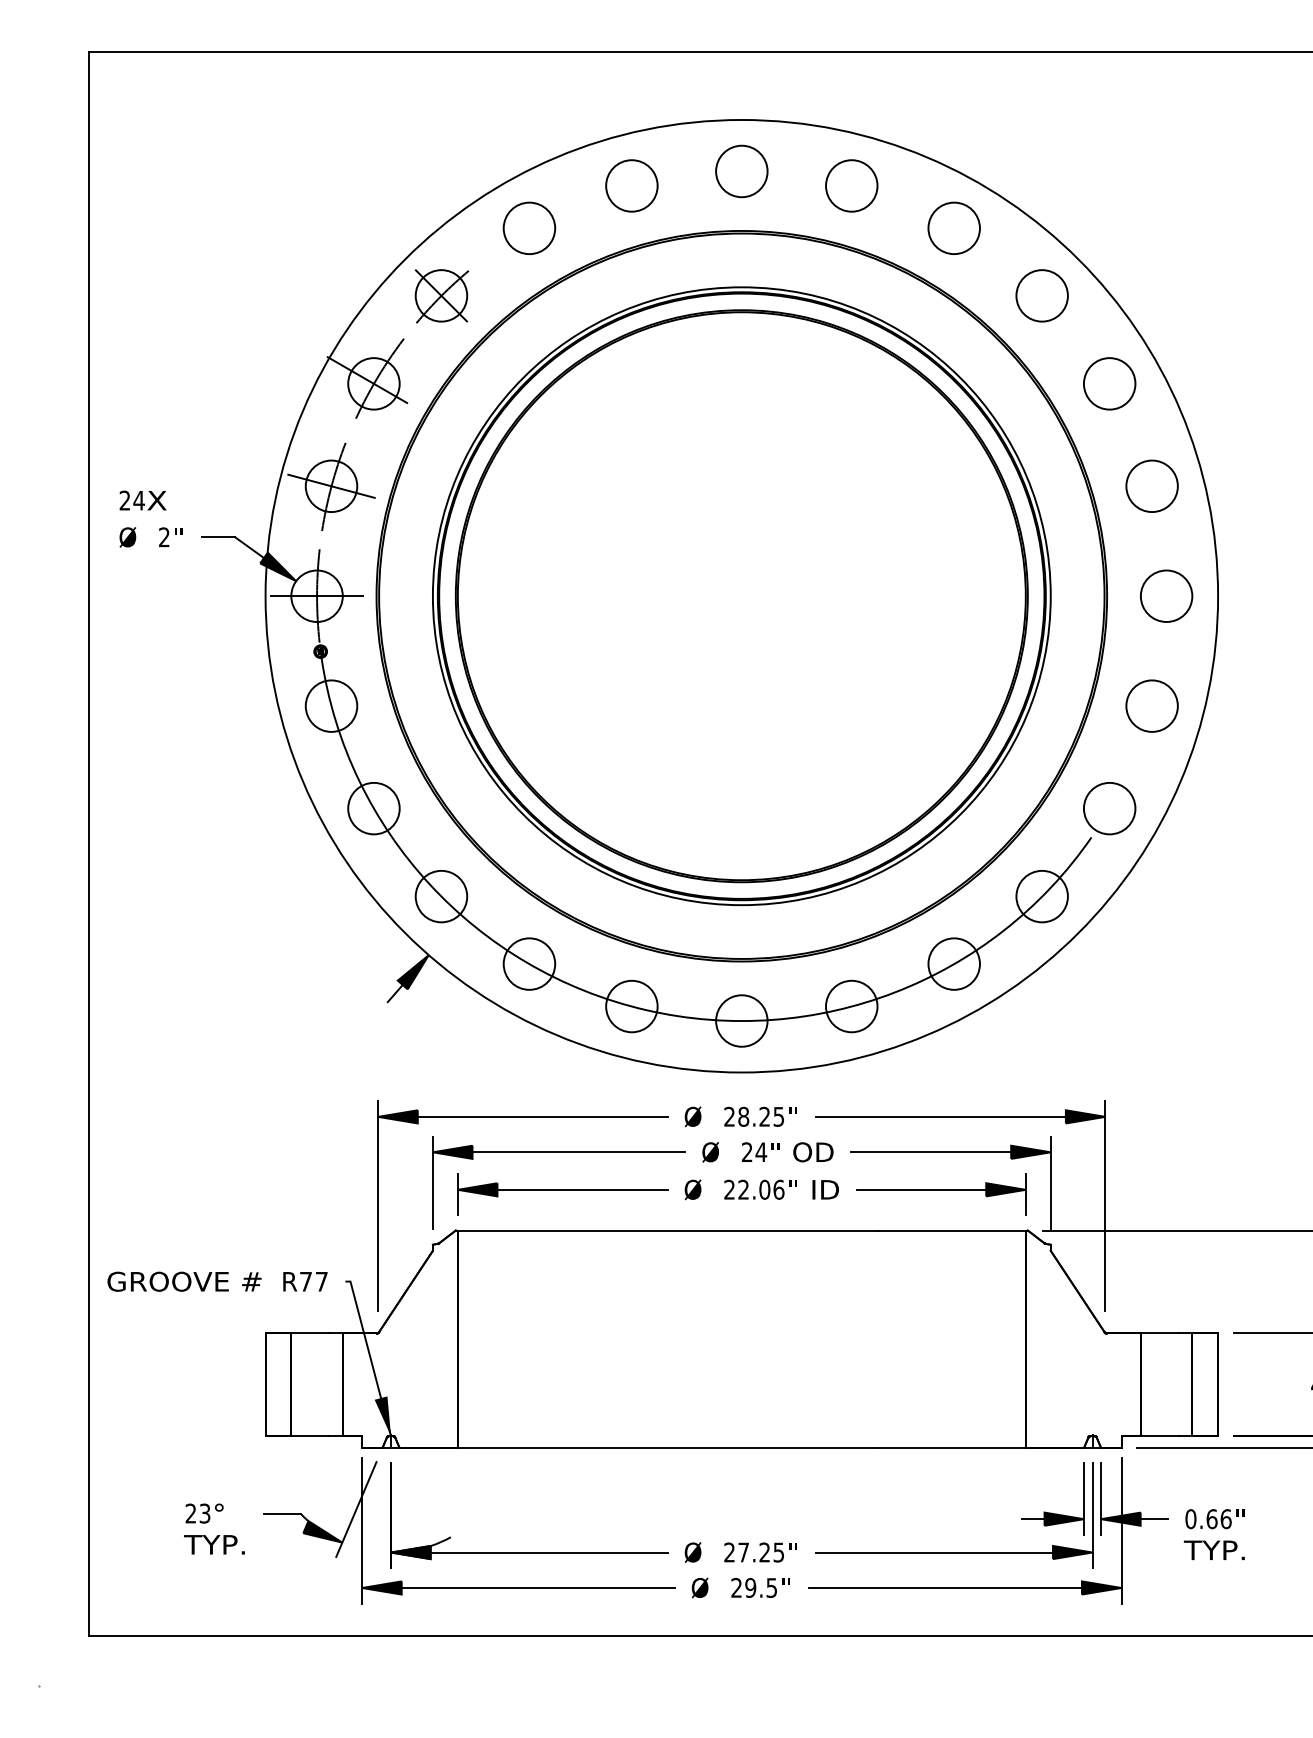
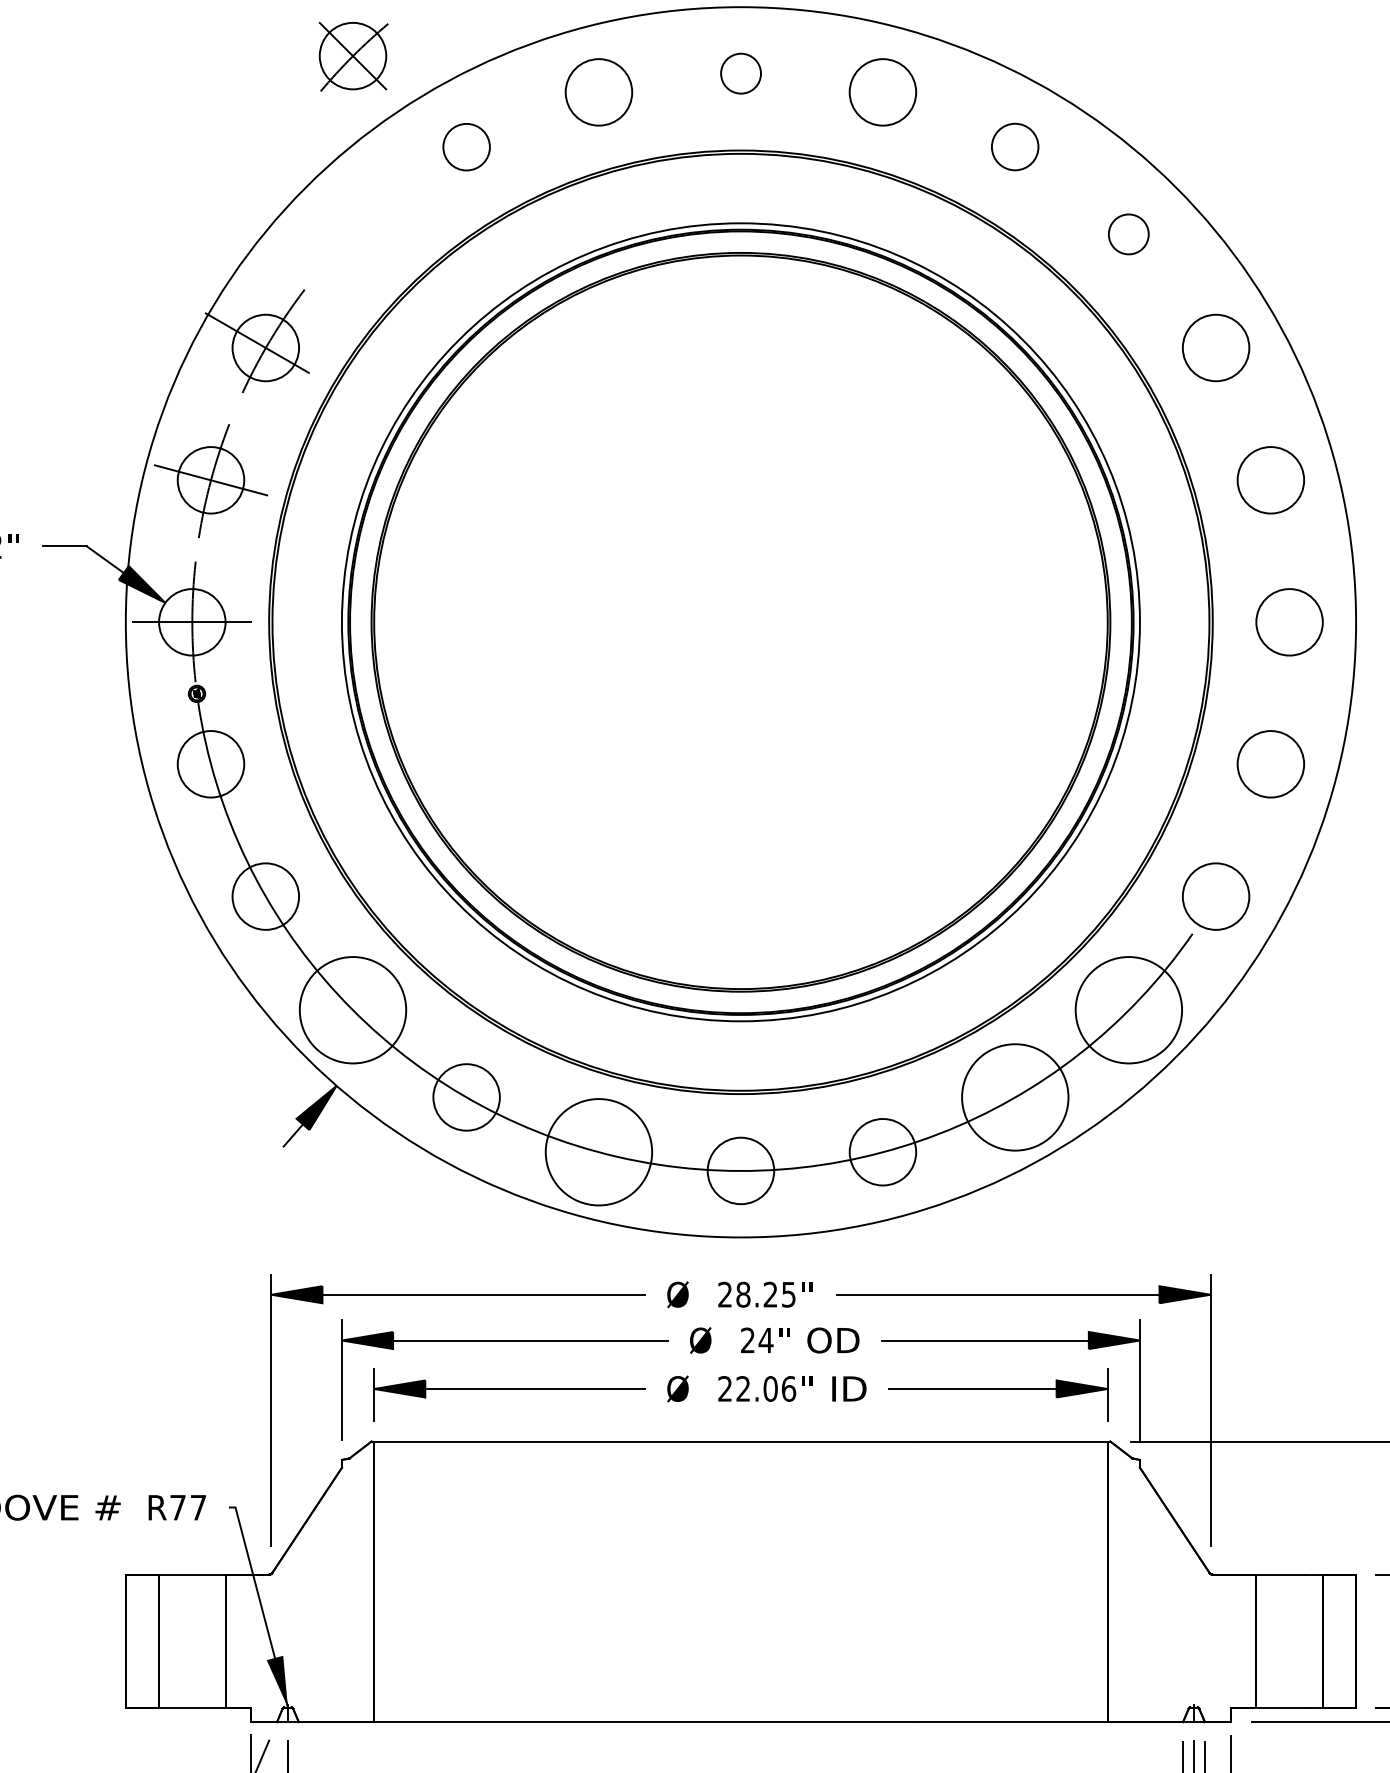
circle: (741, 171) -> (740, 73), size x0.6
circle: (953, 227) -> (1014, 146), size x0.7
circle: (529, 228) -> (466, 147), size x0.7
circle: (1041, 295) -> (1128, 233), size x0.6
part: (441, 296) -> (353, 56), moved
circle: (441, 896) -> (353, 1010), size x1.6
circle: (1041, 896) -> (1128, 1010), size x1.6
circle: (953, 963) -> (1014, 1096), size x1.6
circle: (631, 1006) -> (598, 1152), size x1.6

